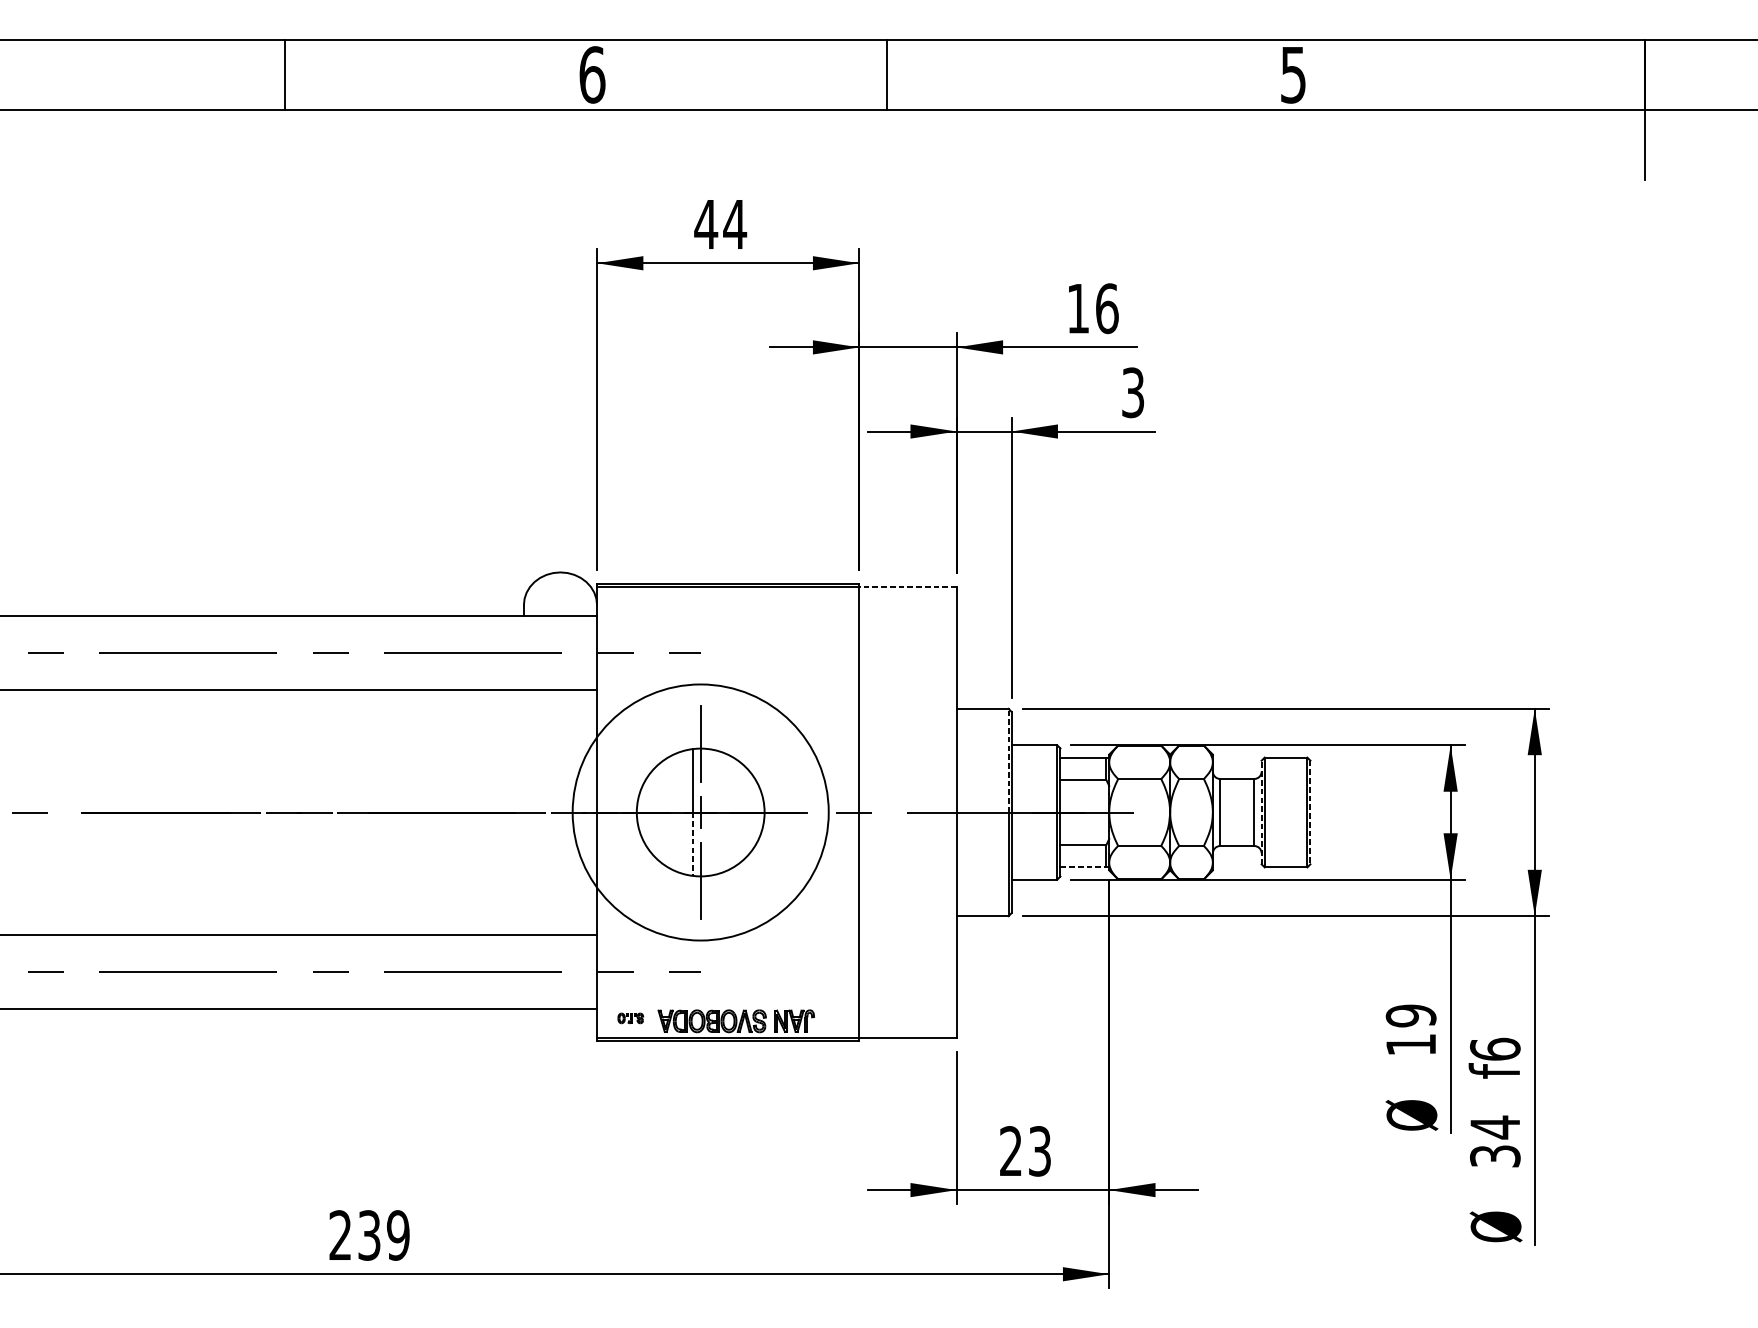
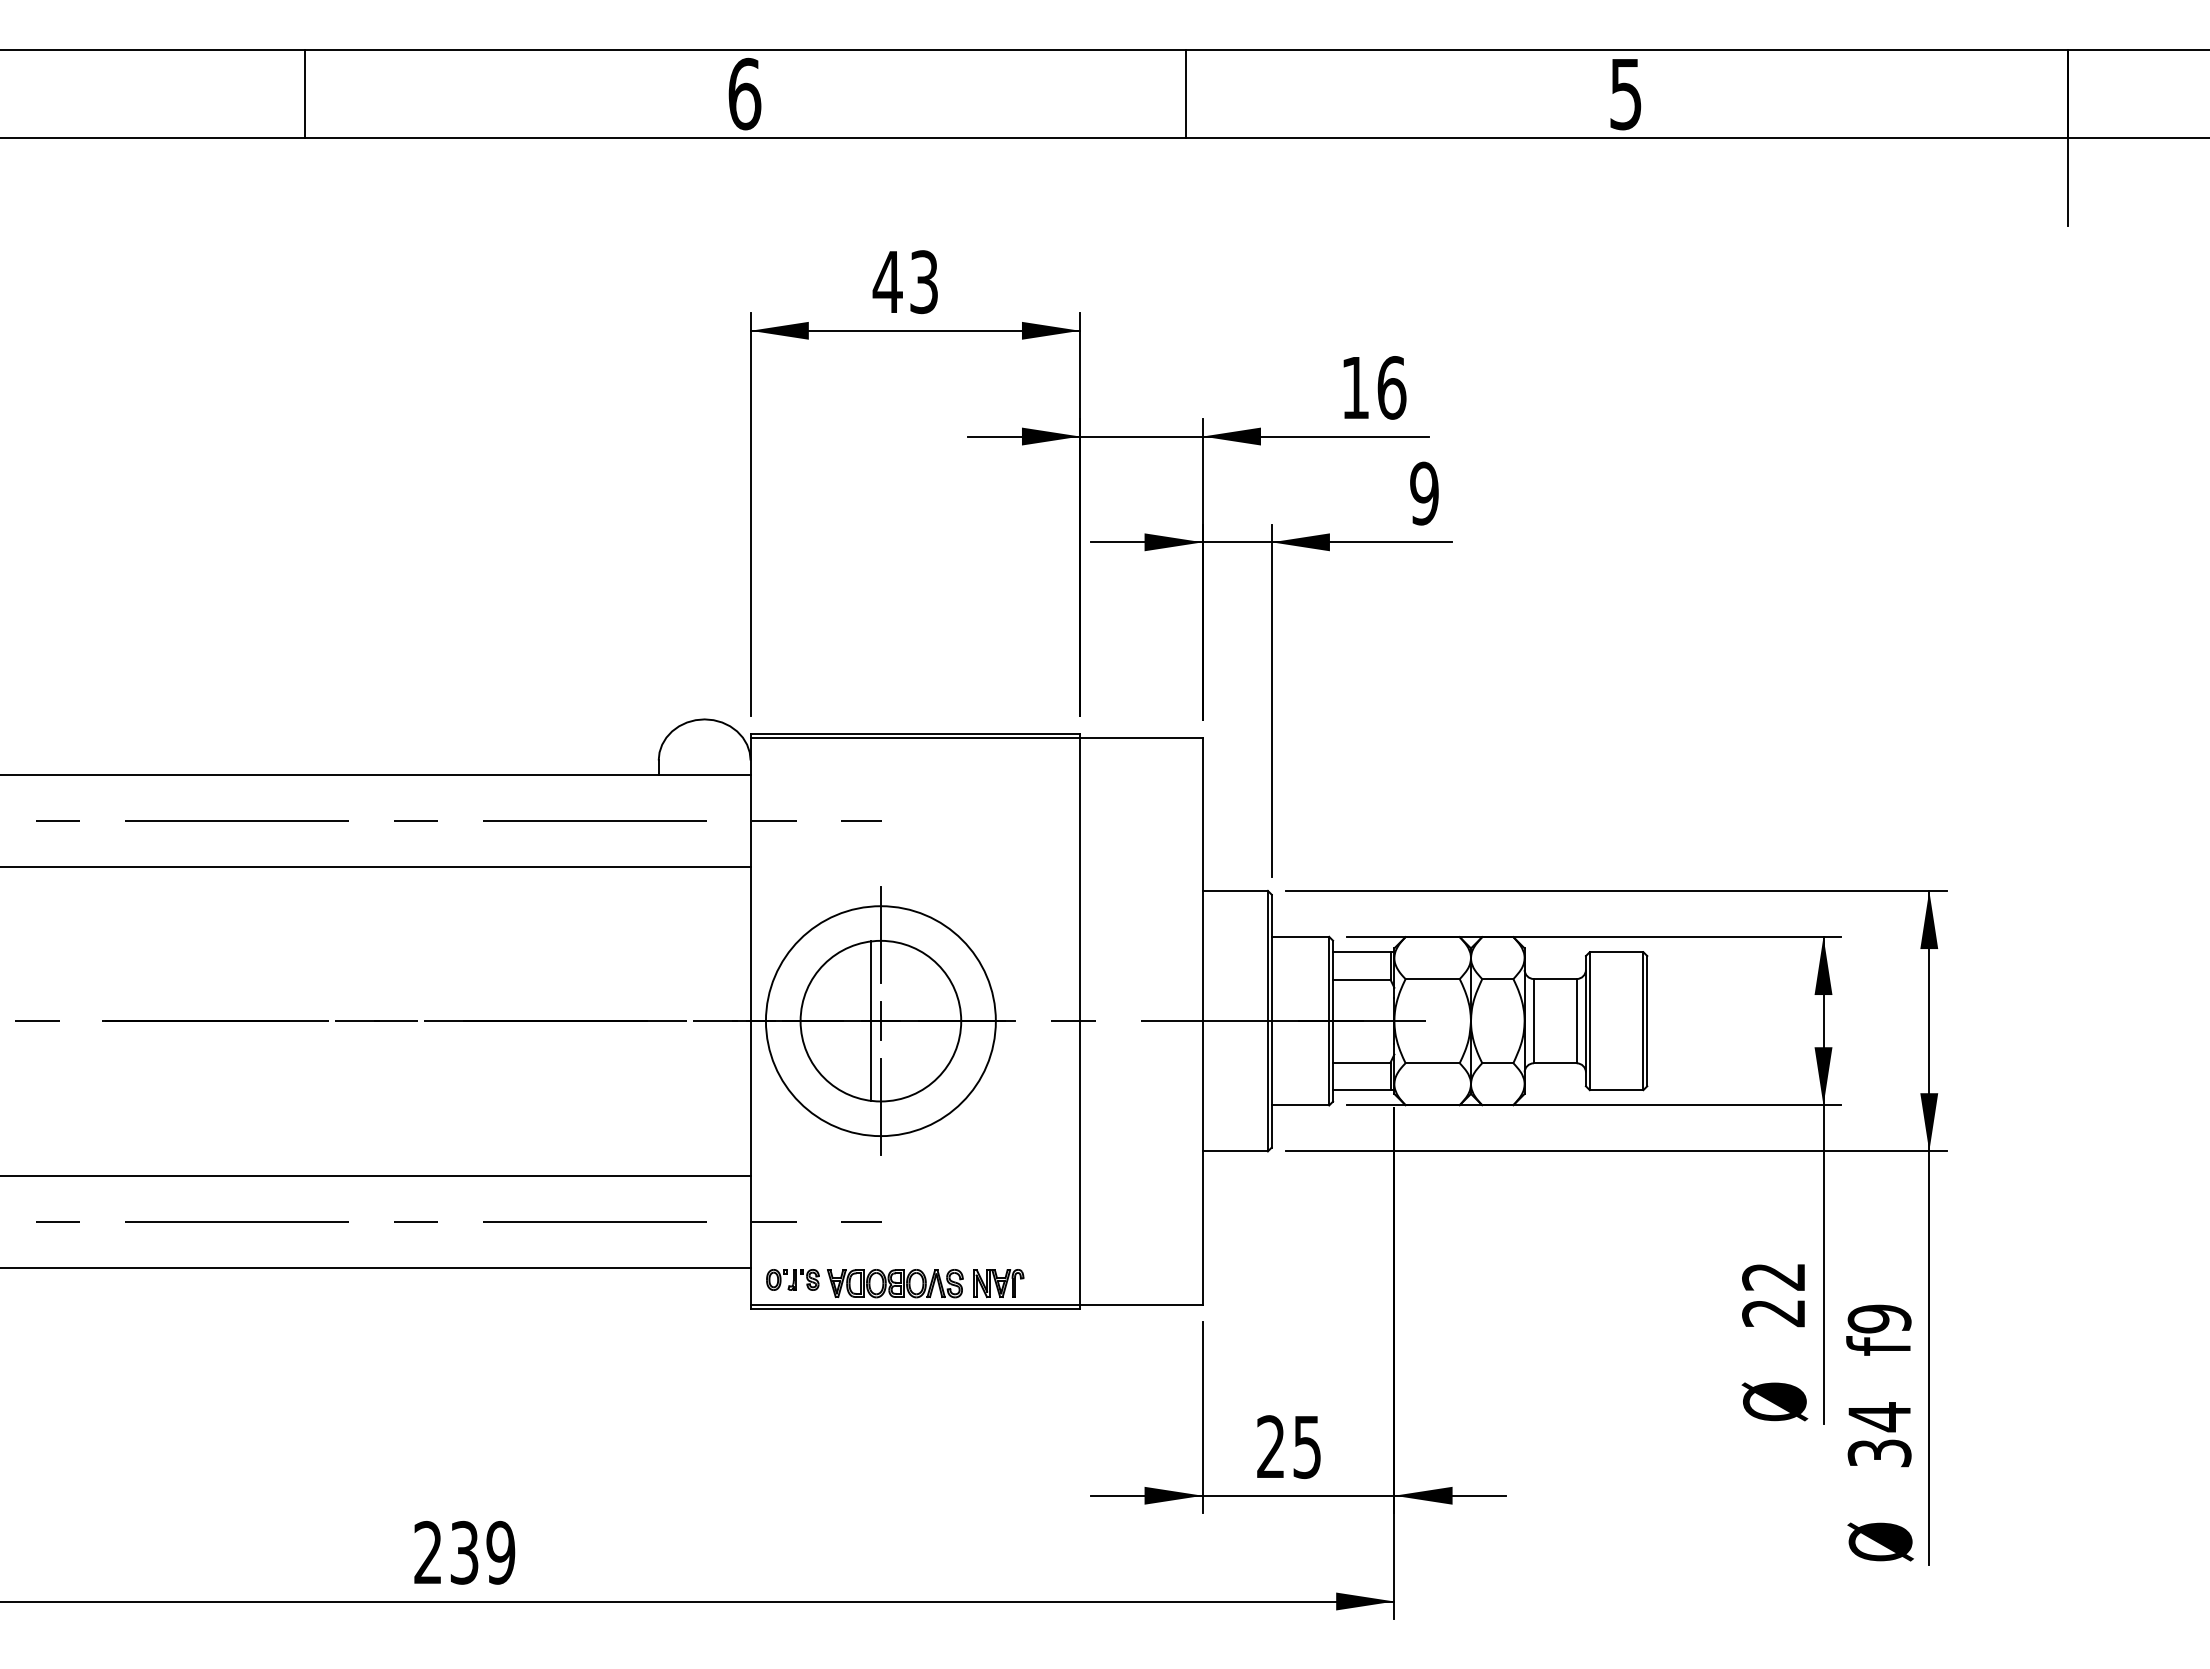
line: (284, 74) -> (304, 93), moved
line: (887, 74) -> (1186, 93), moved
text: (735, 224) -> (924, 282), 44 -> 43
text: (1133, 392) -> (1424, 493), 3 -> 9
line: (907, 586) -> (1140, 737), dashed -> solid
line: (1008, 760) -> (1267, 955), dashed -> solid
line: (1261, 811) -> (1585, 1020), dashed -> solid
circle: (700, 812) -> (880, 1021), size x0.71
line: (1310, 812) -> (1647, 1021), dashed -> solid
line: (693, 844) -> (871, 1061), dashed -> solid
line: (1083, 867) -> (1361, 1090), dashed -> solid
part: (630, 1018) -> (792, 1279), size x1.67
text: (1410, 1029) -> (1773, 1294), 19 -> 22
text: (1495, 1049) -> (1879, 1318), f6 -> f9
text: (1039, 1150) -> (1306, 1446), 23 -> 25

